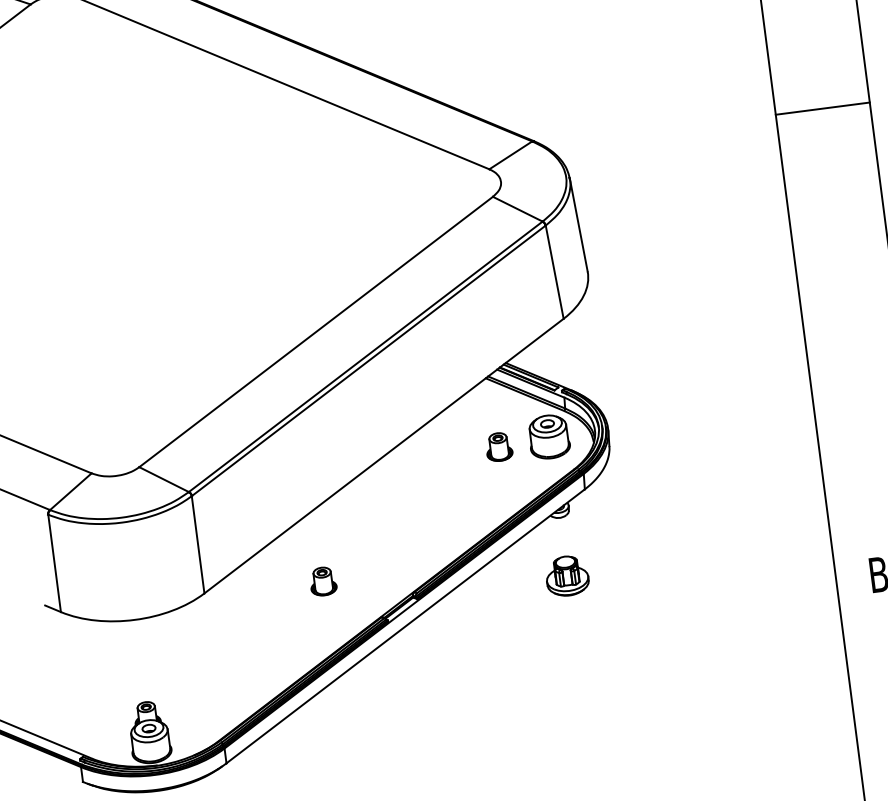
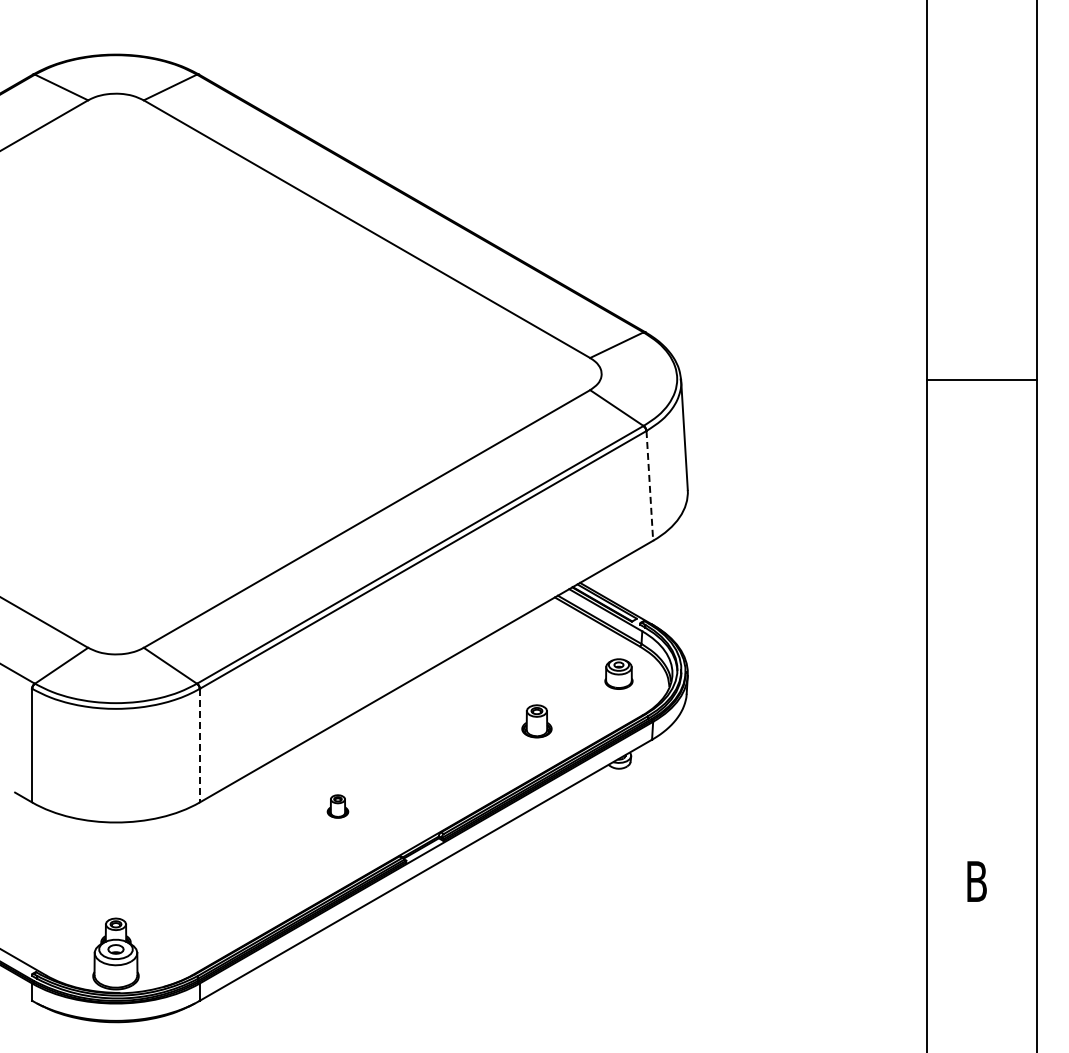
line: (822, 109) -> (981, 380), moved
line: (554, 271) -> (649, 485), solid -> dashed
part: (548, 436) -> (618, 673), size x0.6
part: (498, 447) -> (536, 721), moved
line: (197, 544) -> (199, 745), solid -> dashed
part: (566, 575) -> (618, 836), removed
part: (322, 581) -> (337, 806), size x0.7

